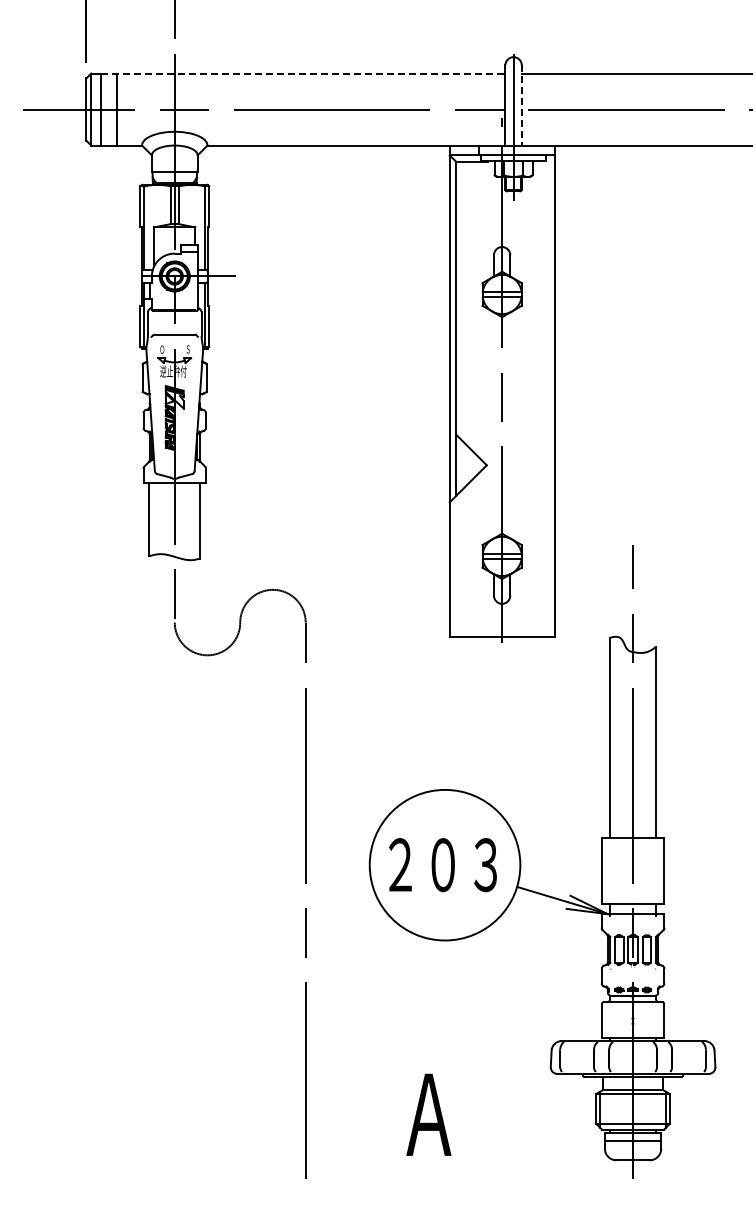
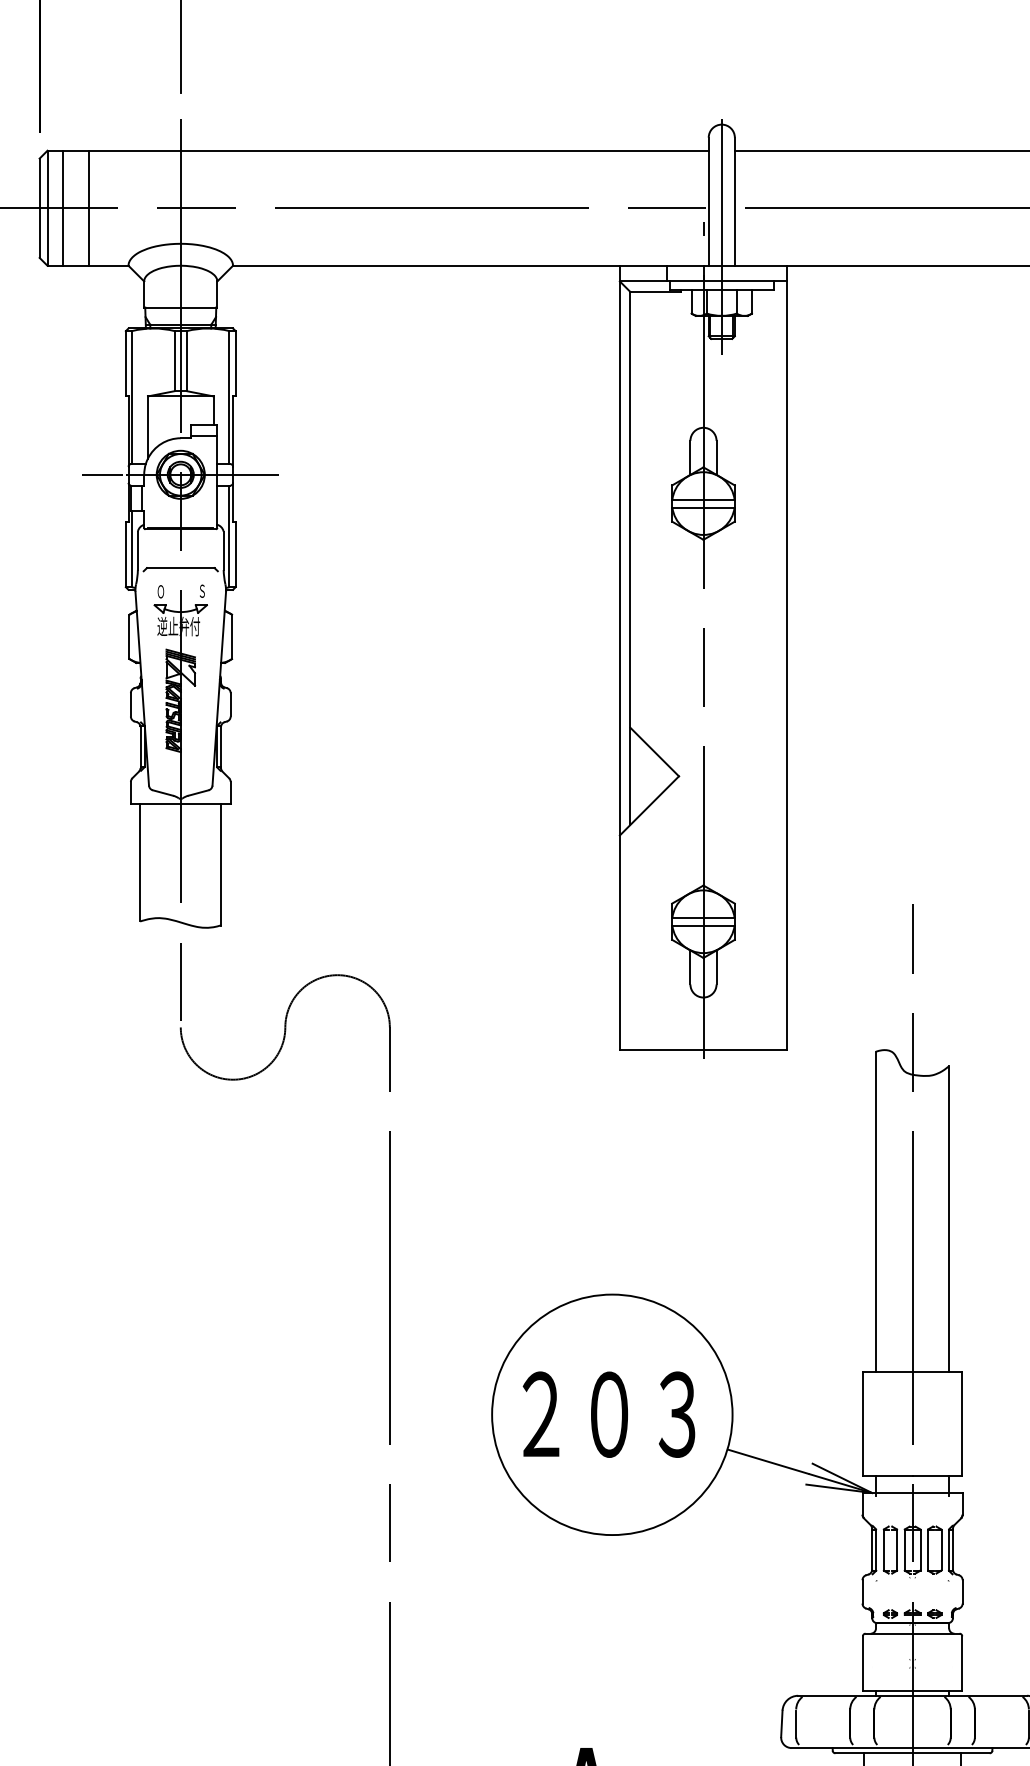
line: (303, 73) -> (386, 150), dashed -> solid
line: (521, 105) -> (734, 201), dashed -> solid
line: (125, 276) -> (102, 474), added

